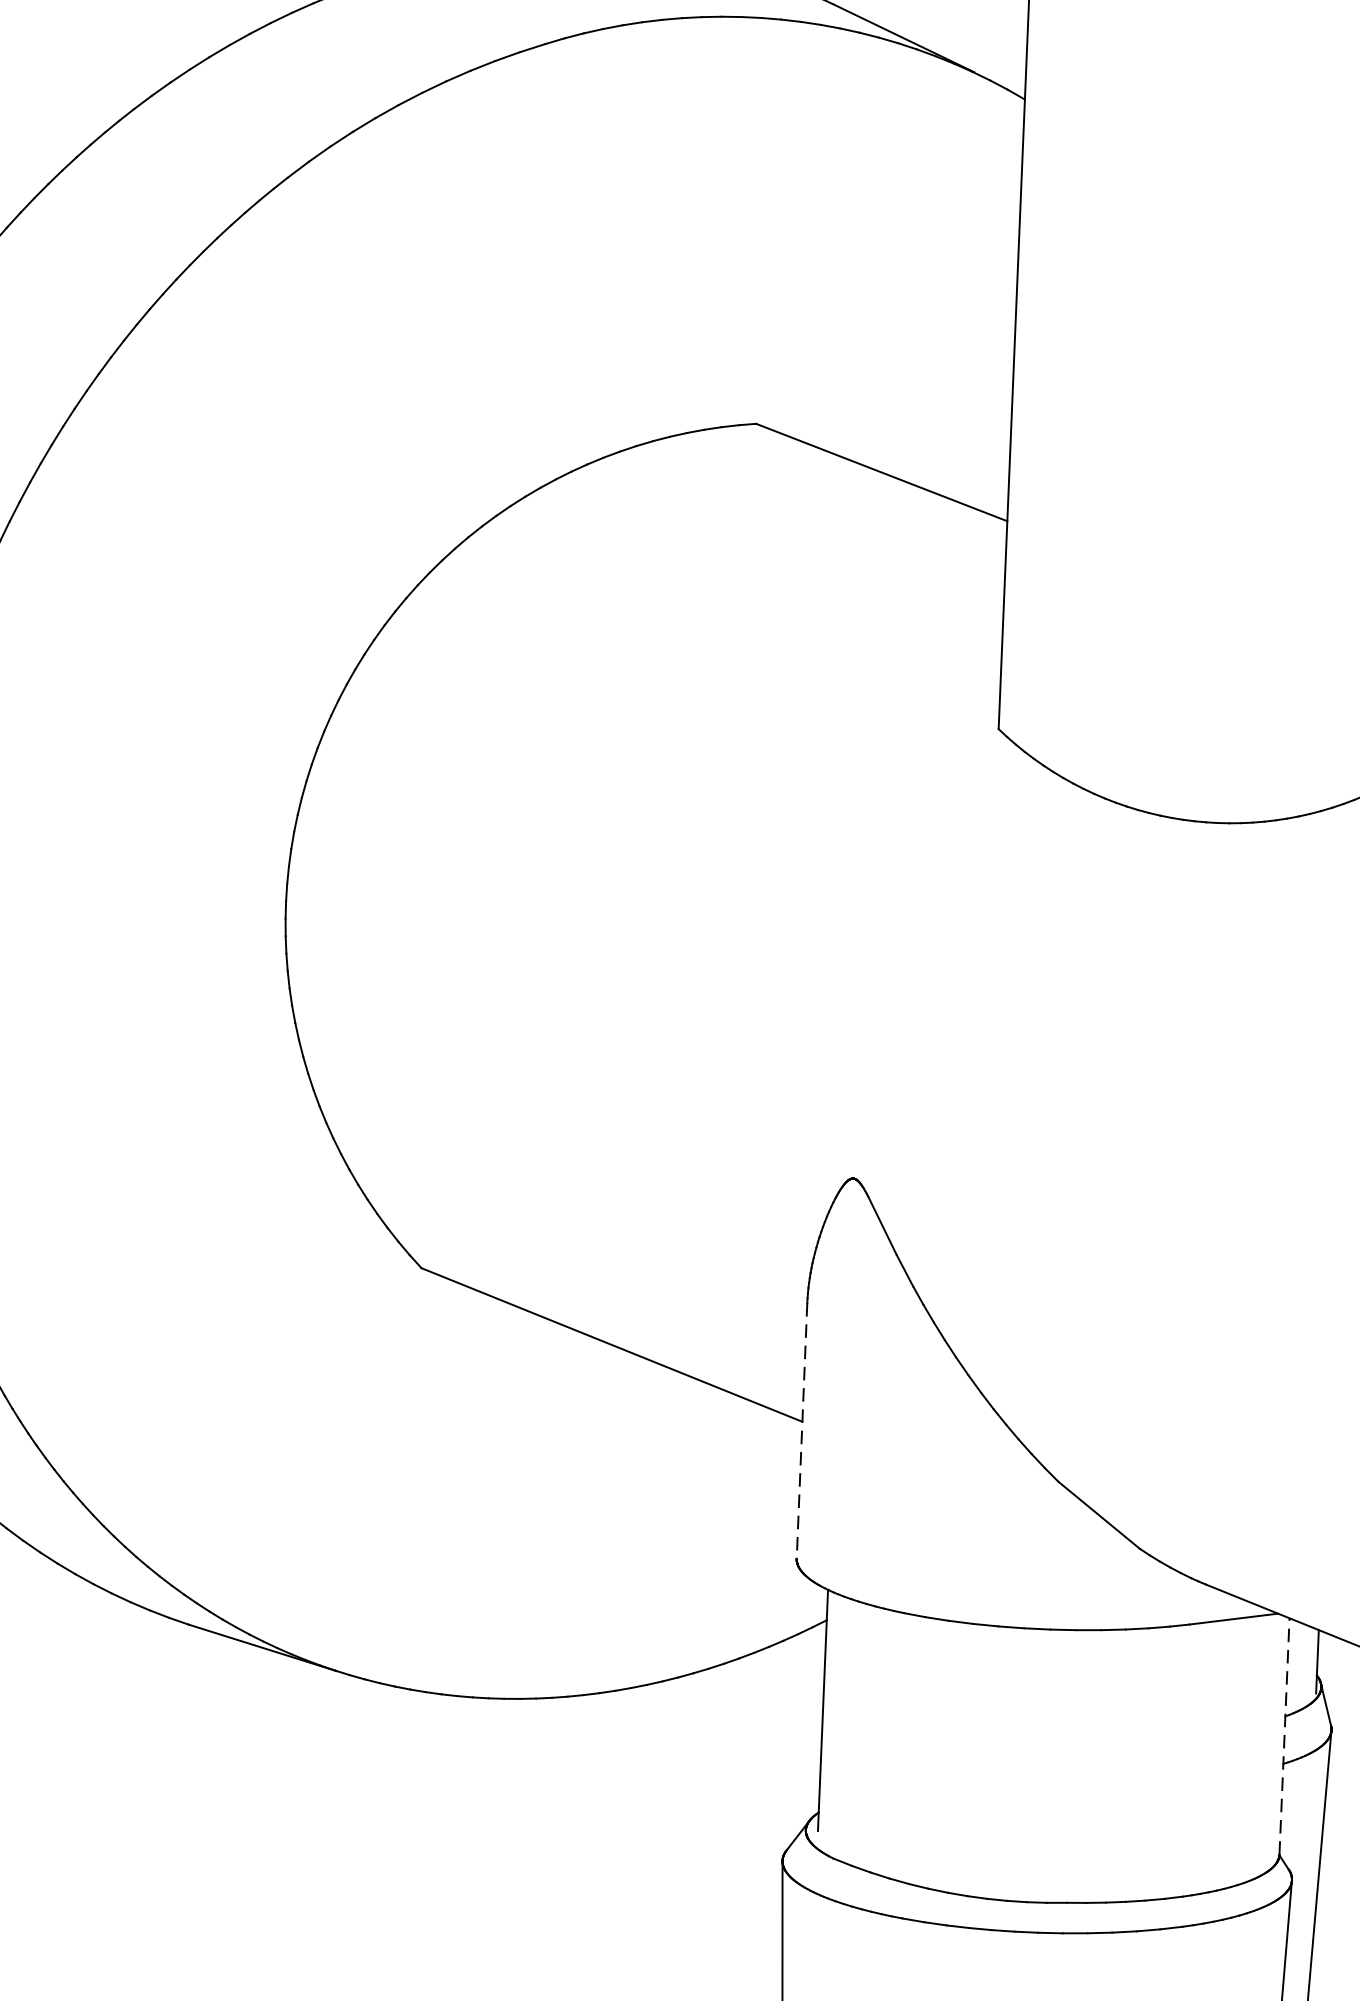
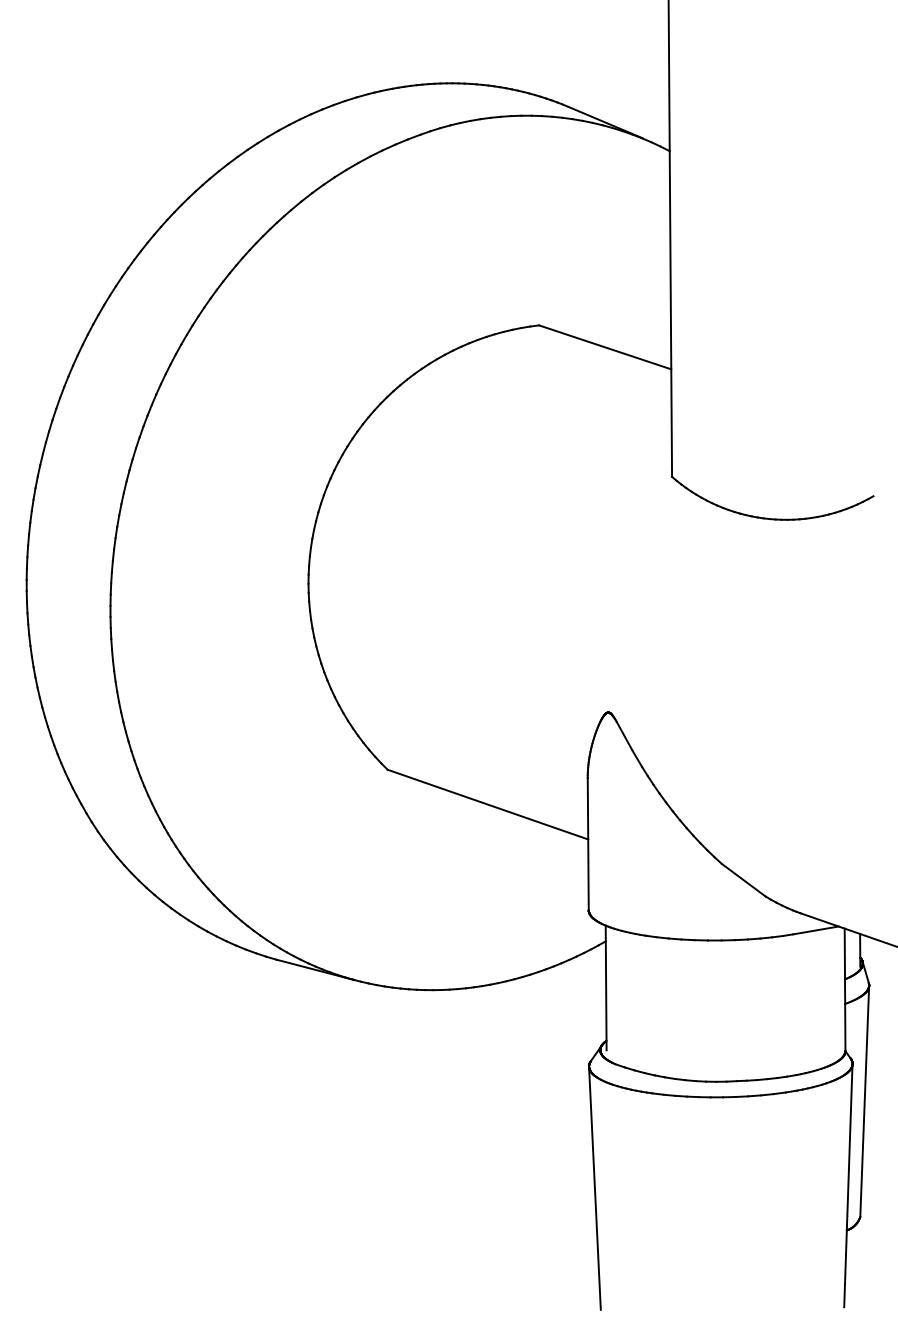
line: (802, 1431) -> (588, 844), dashed -> solid
line: (1285, 1735) -> (845, 989), dashed -> solid

